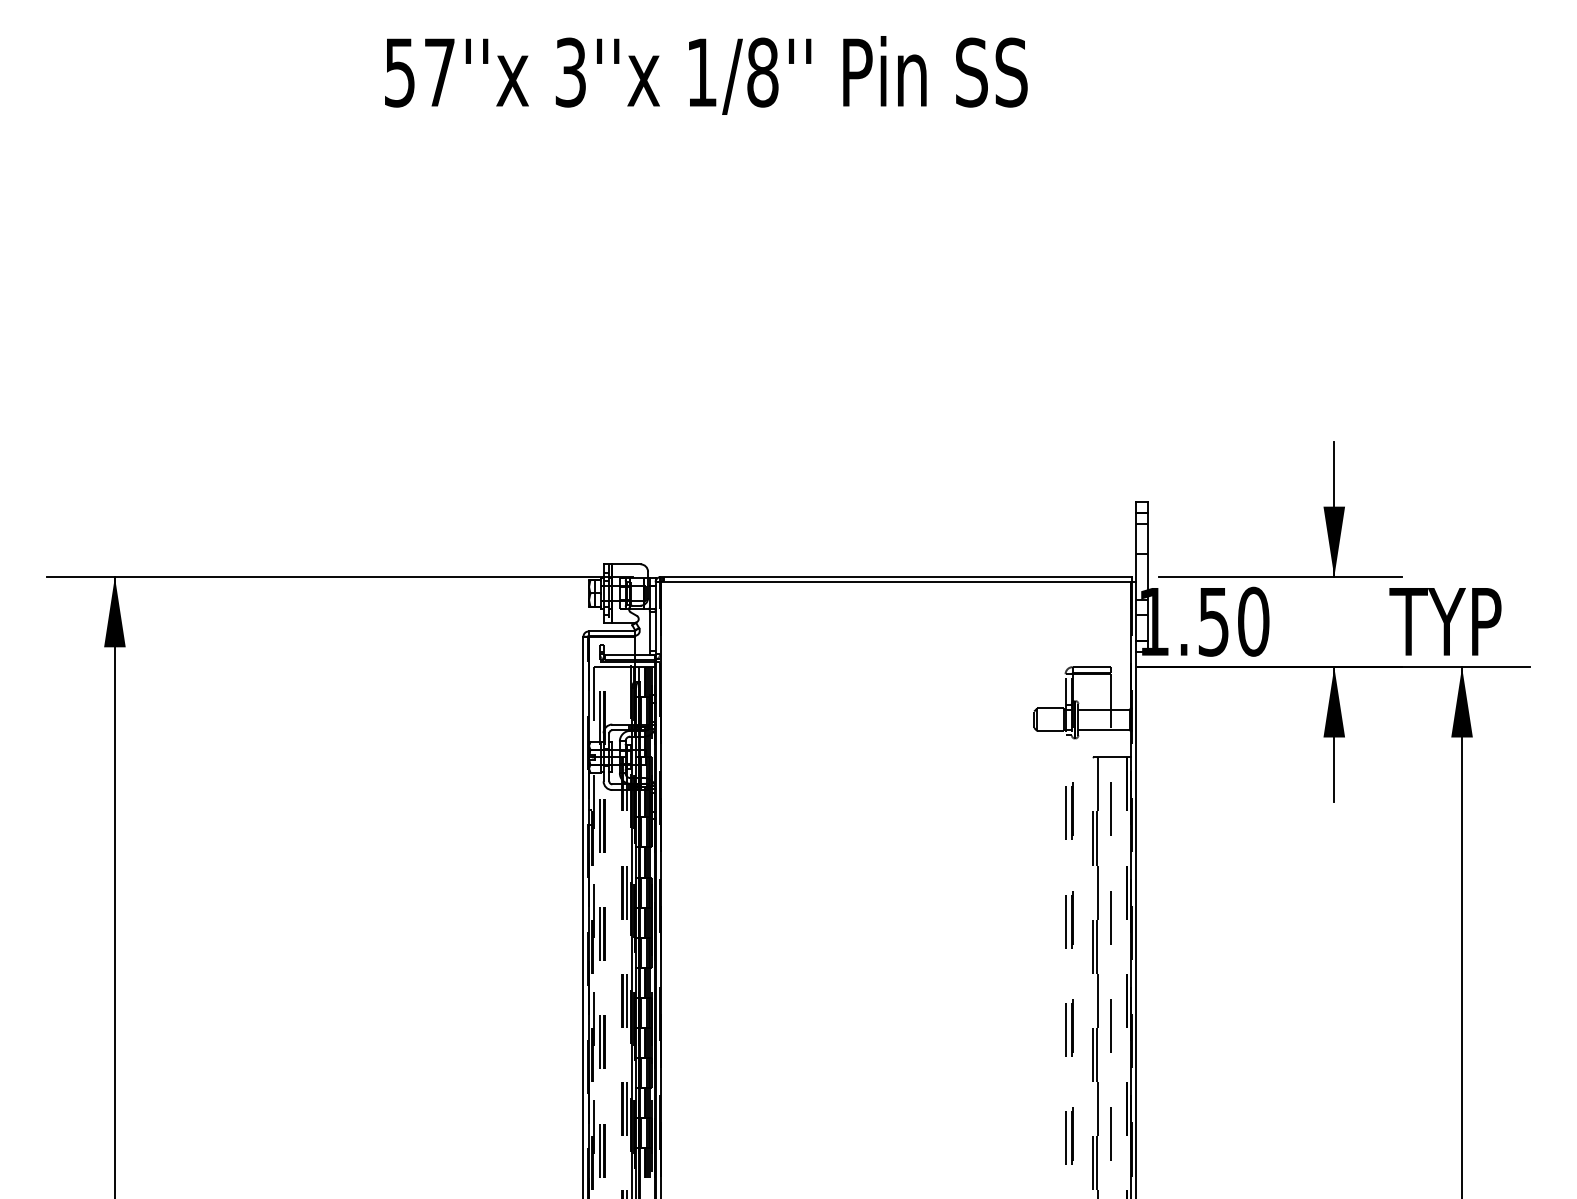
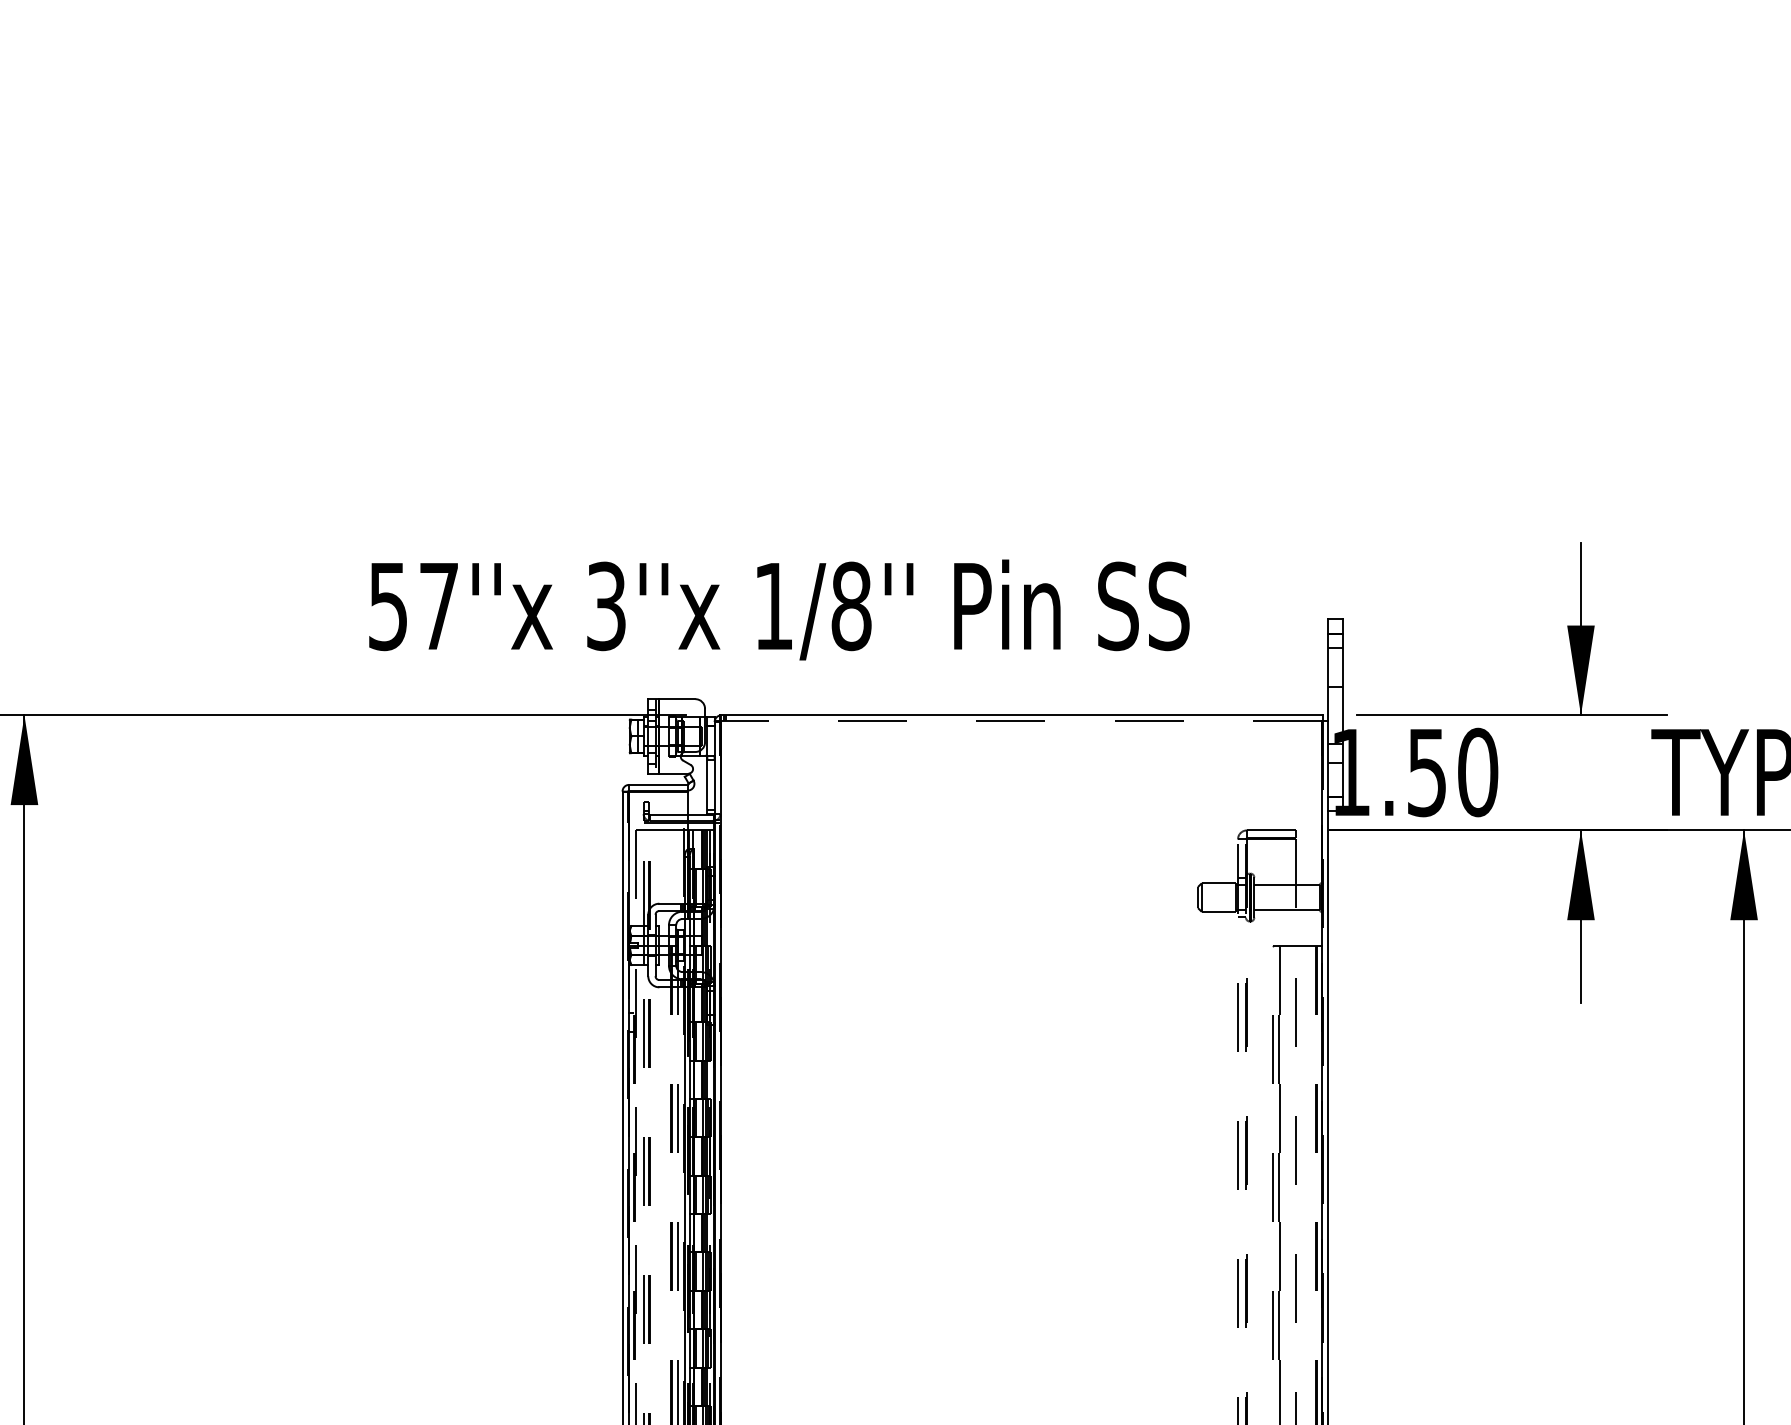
text: (706, 75) -> (779, 610), moved
line: (895, 581) -> (1020, 721), solid -> dashed

